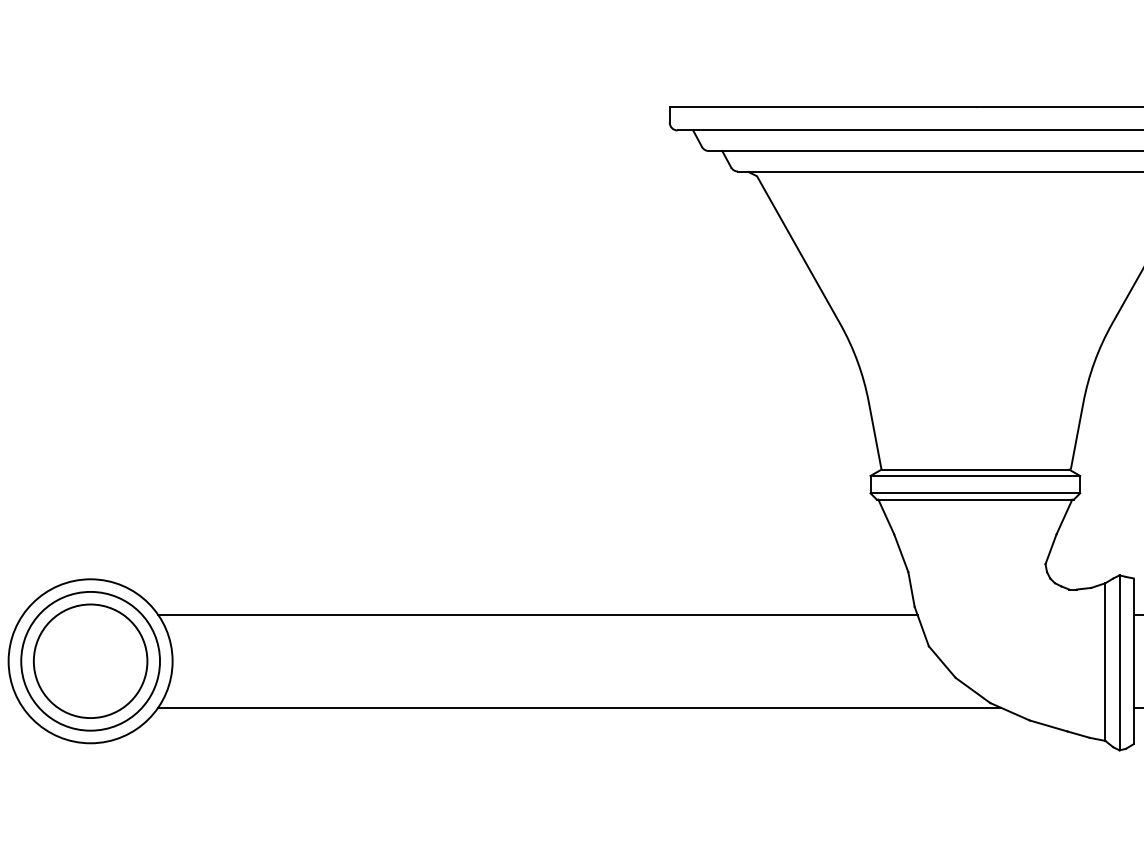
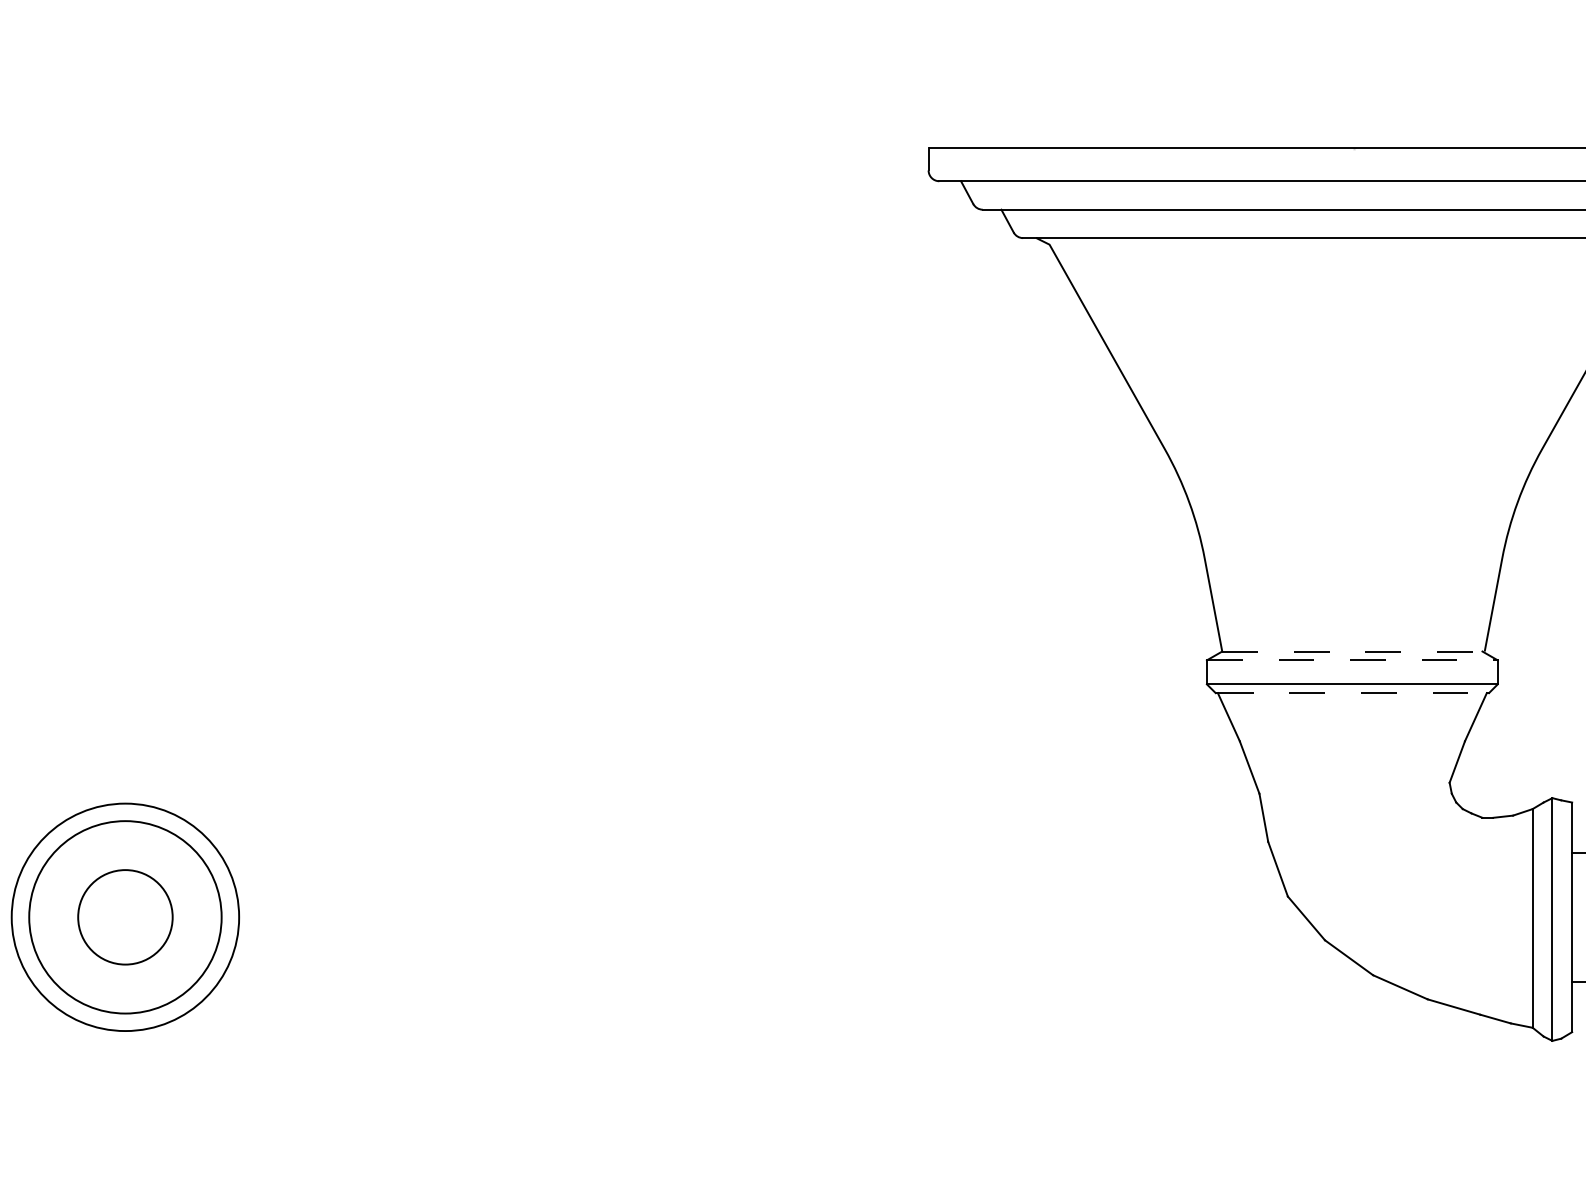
line: (975, 469) -> (1352, 651), solid -> dashed
line: (975, 476) -> (1352, 660), solid -> dashed
line: (975, 499) -> (1352, 693), solid -> dashed
line: (537, 614) -> (745, 852), removed
circle: (90, 661) -> (125, 917), size x0.6
line: (579, 707) -> (803, 981), removed

